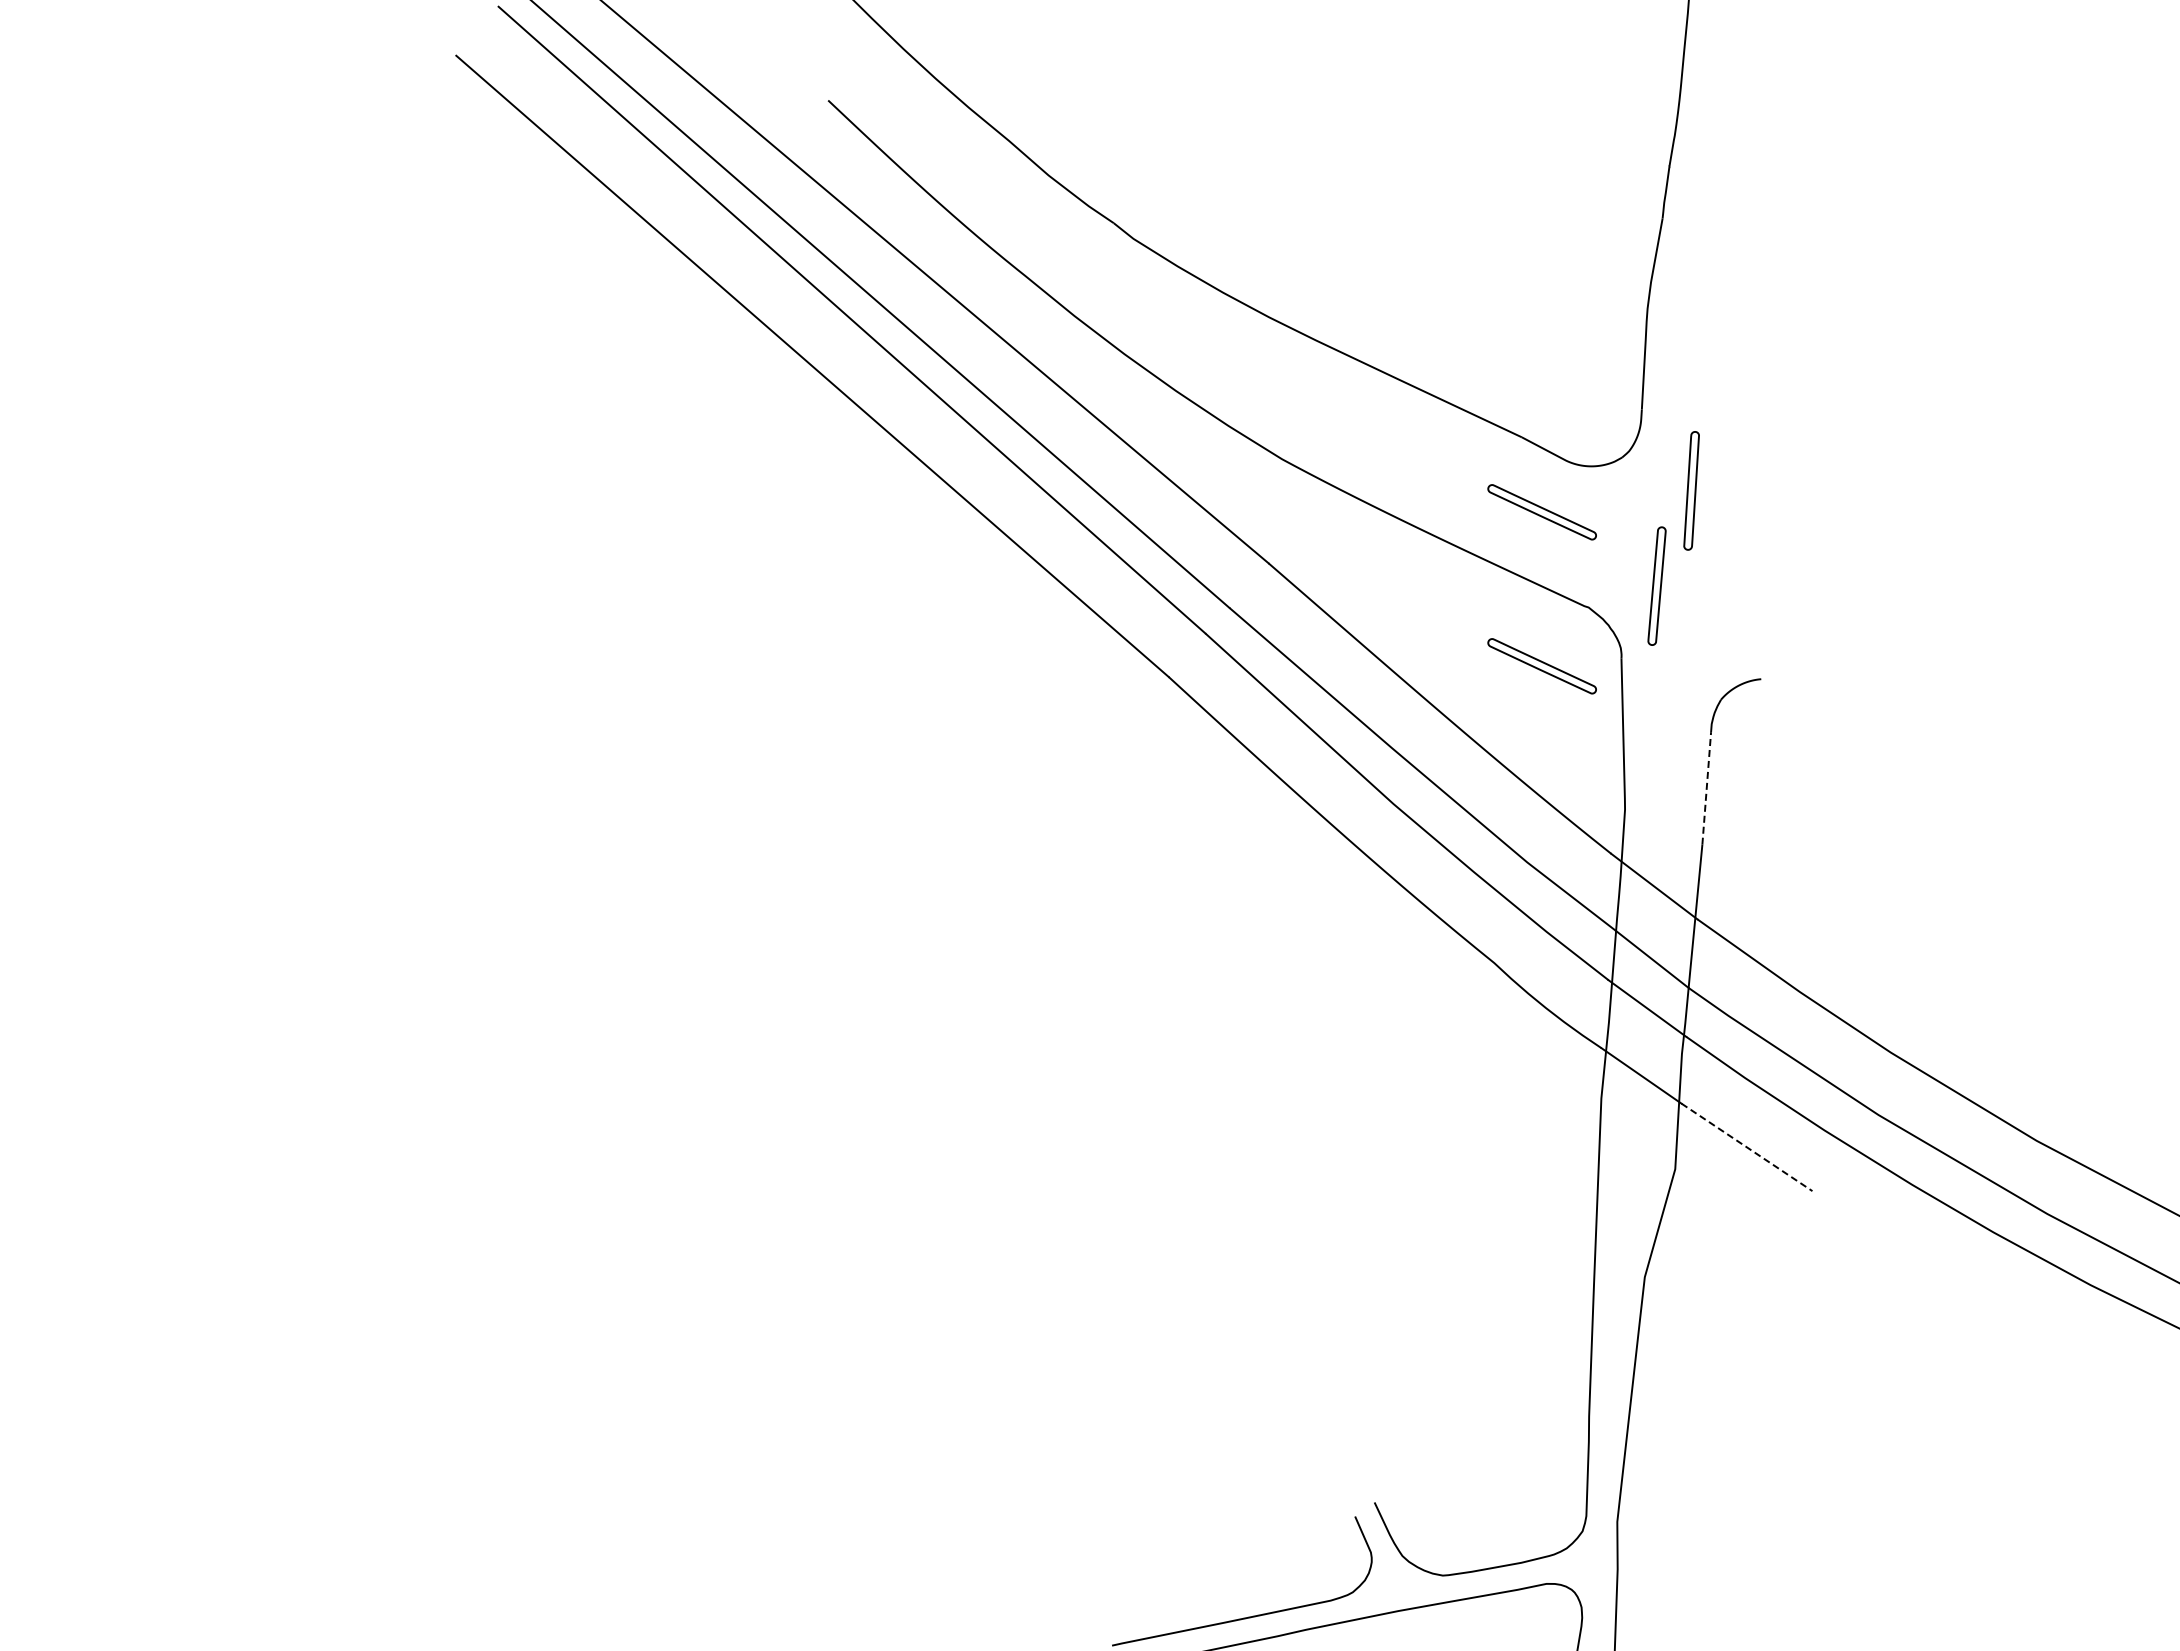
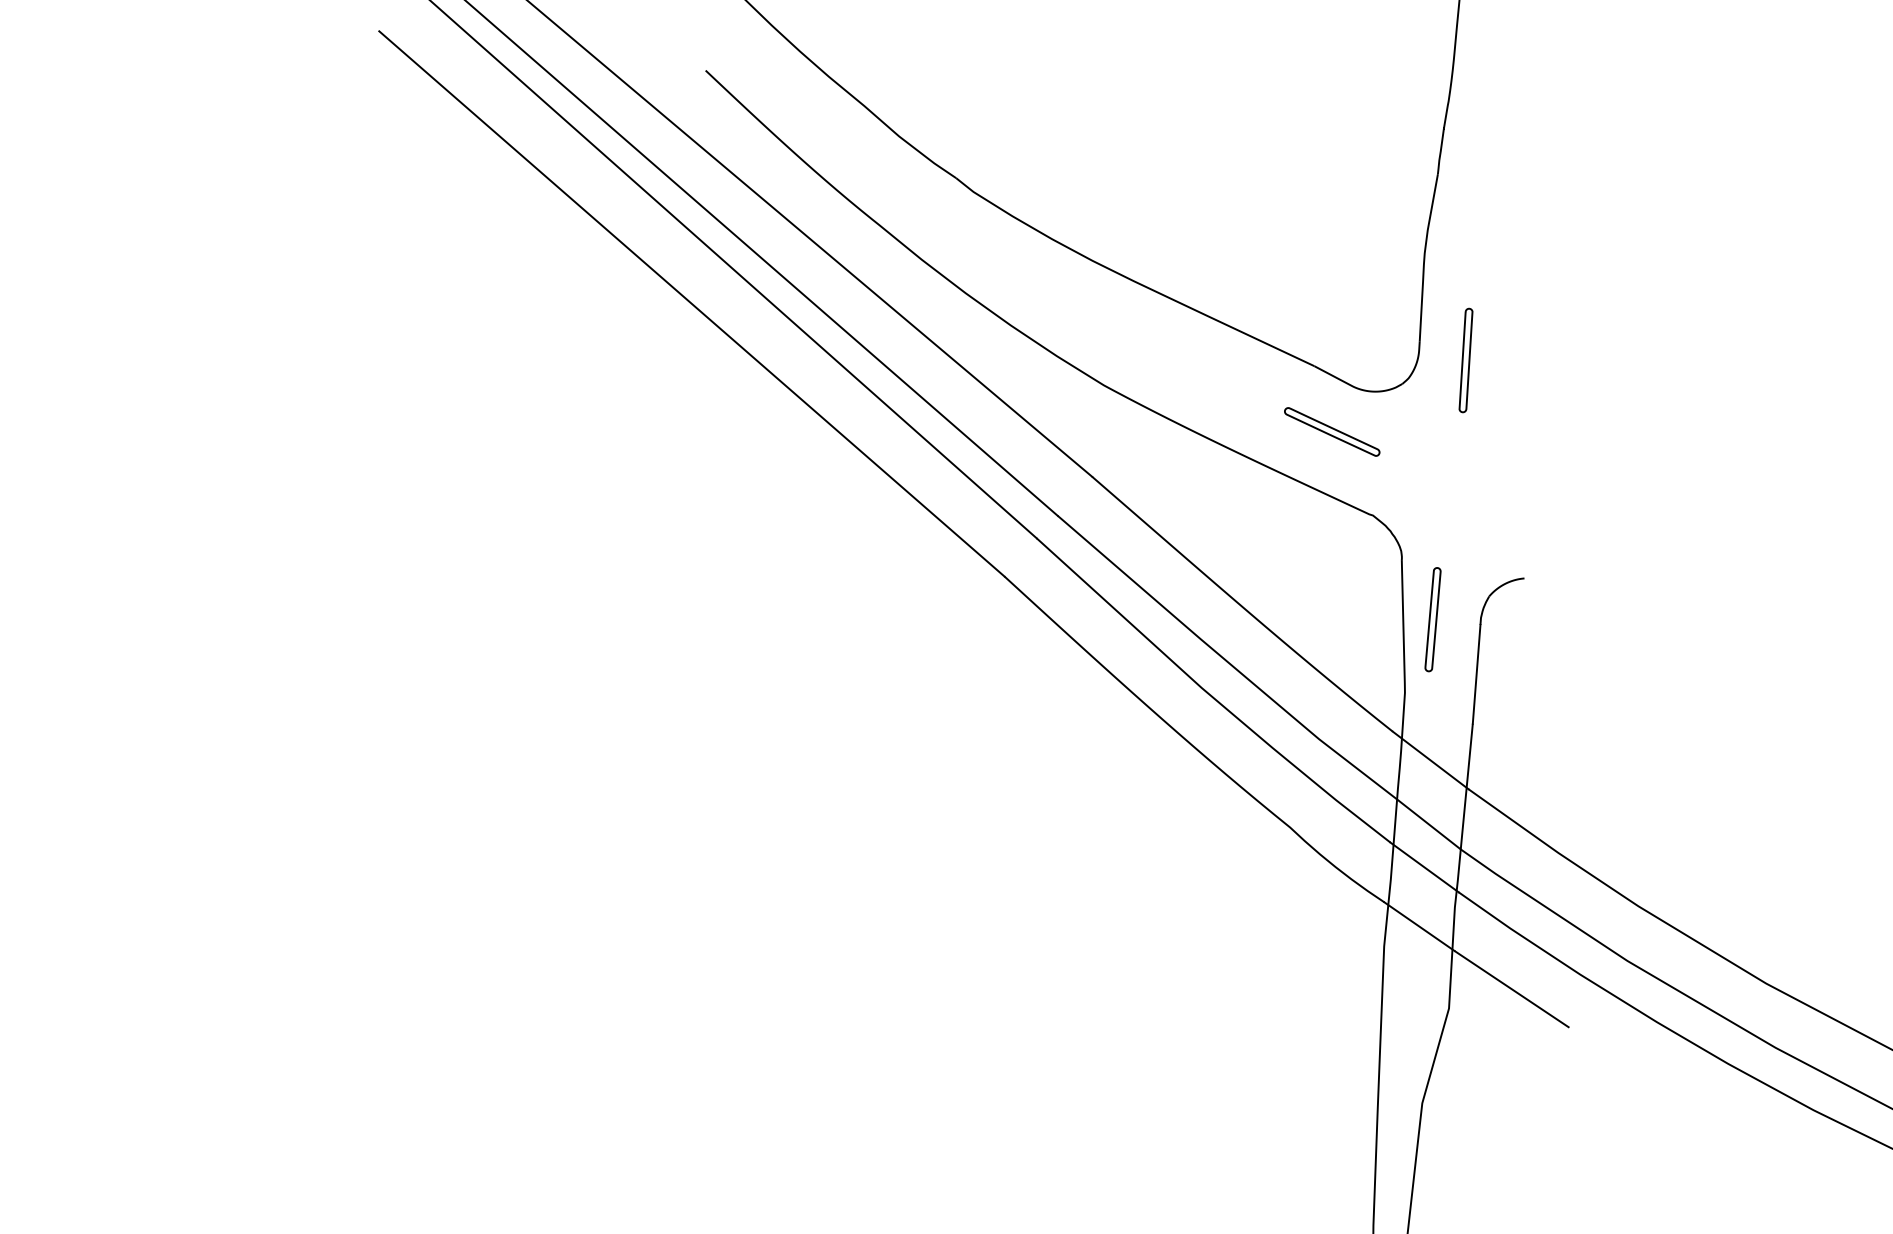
part: (1691, 490) -> (1465, 360), moved
part: (1656, 585) -> (1432, 619), moved
part: (1541, 666) -> (1331, 567), removed
line: (1706, 787) -> (1476, 673), dashed -> solid
line: (1746, 1147) -> (1511, 989), dashed -> solid

